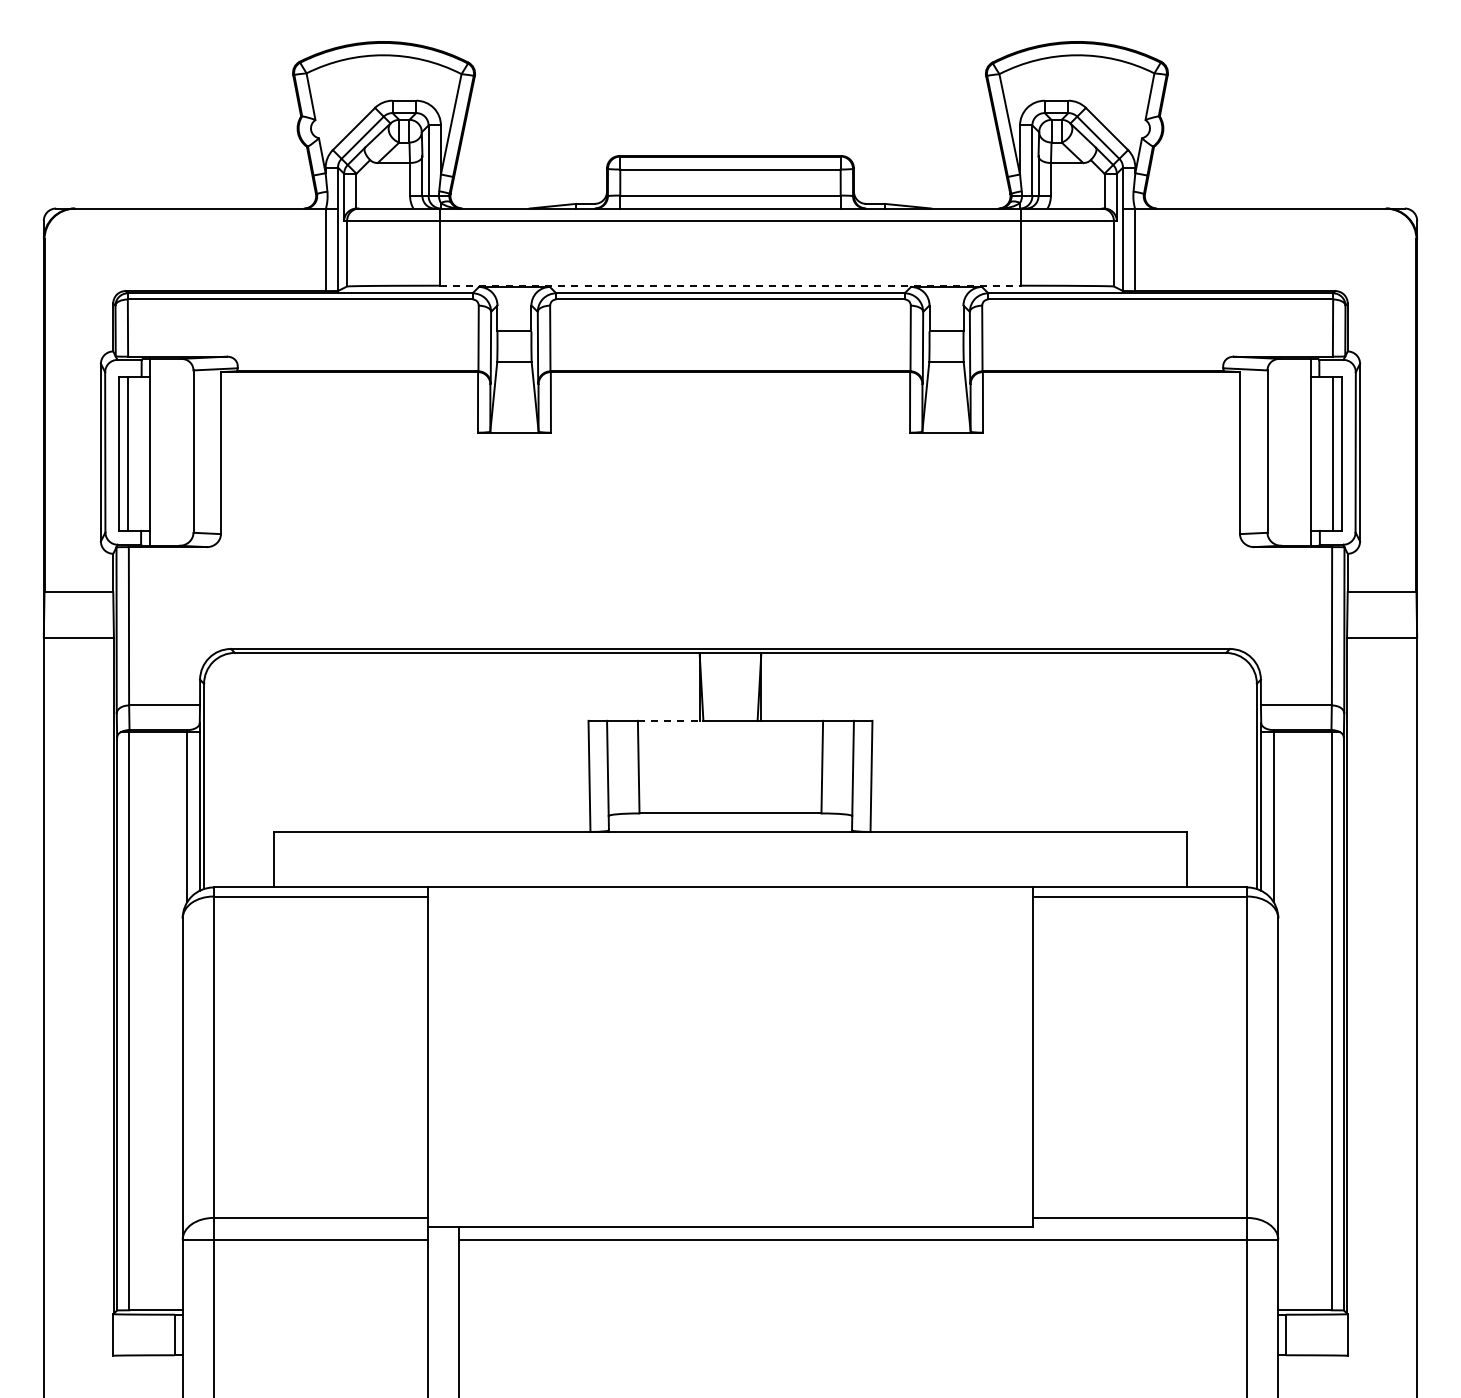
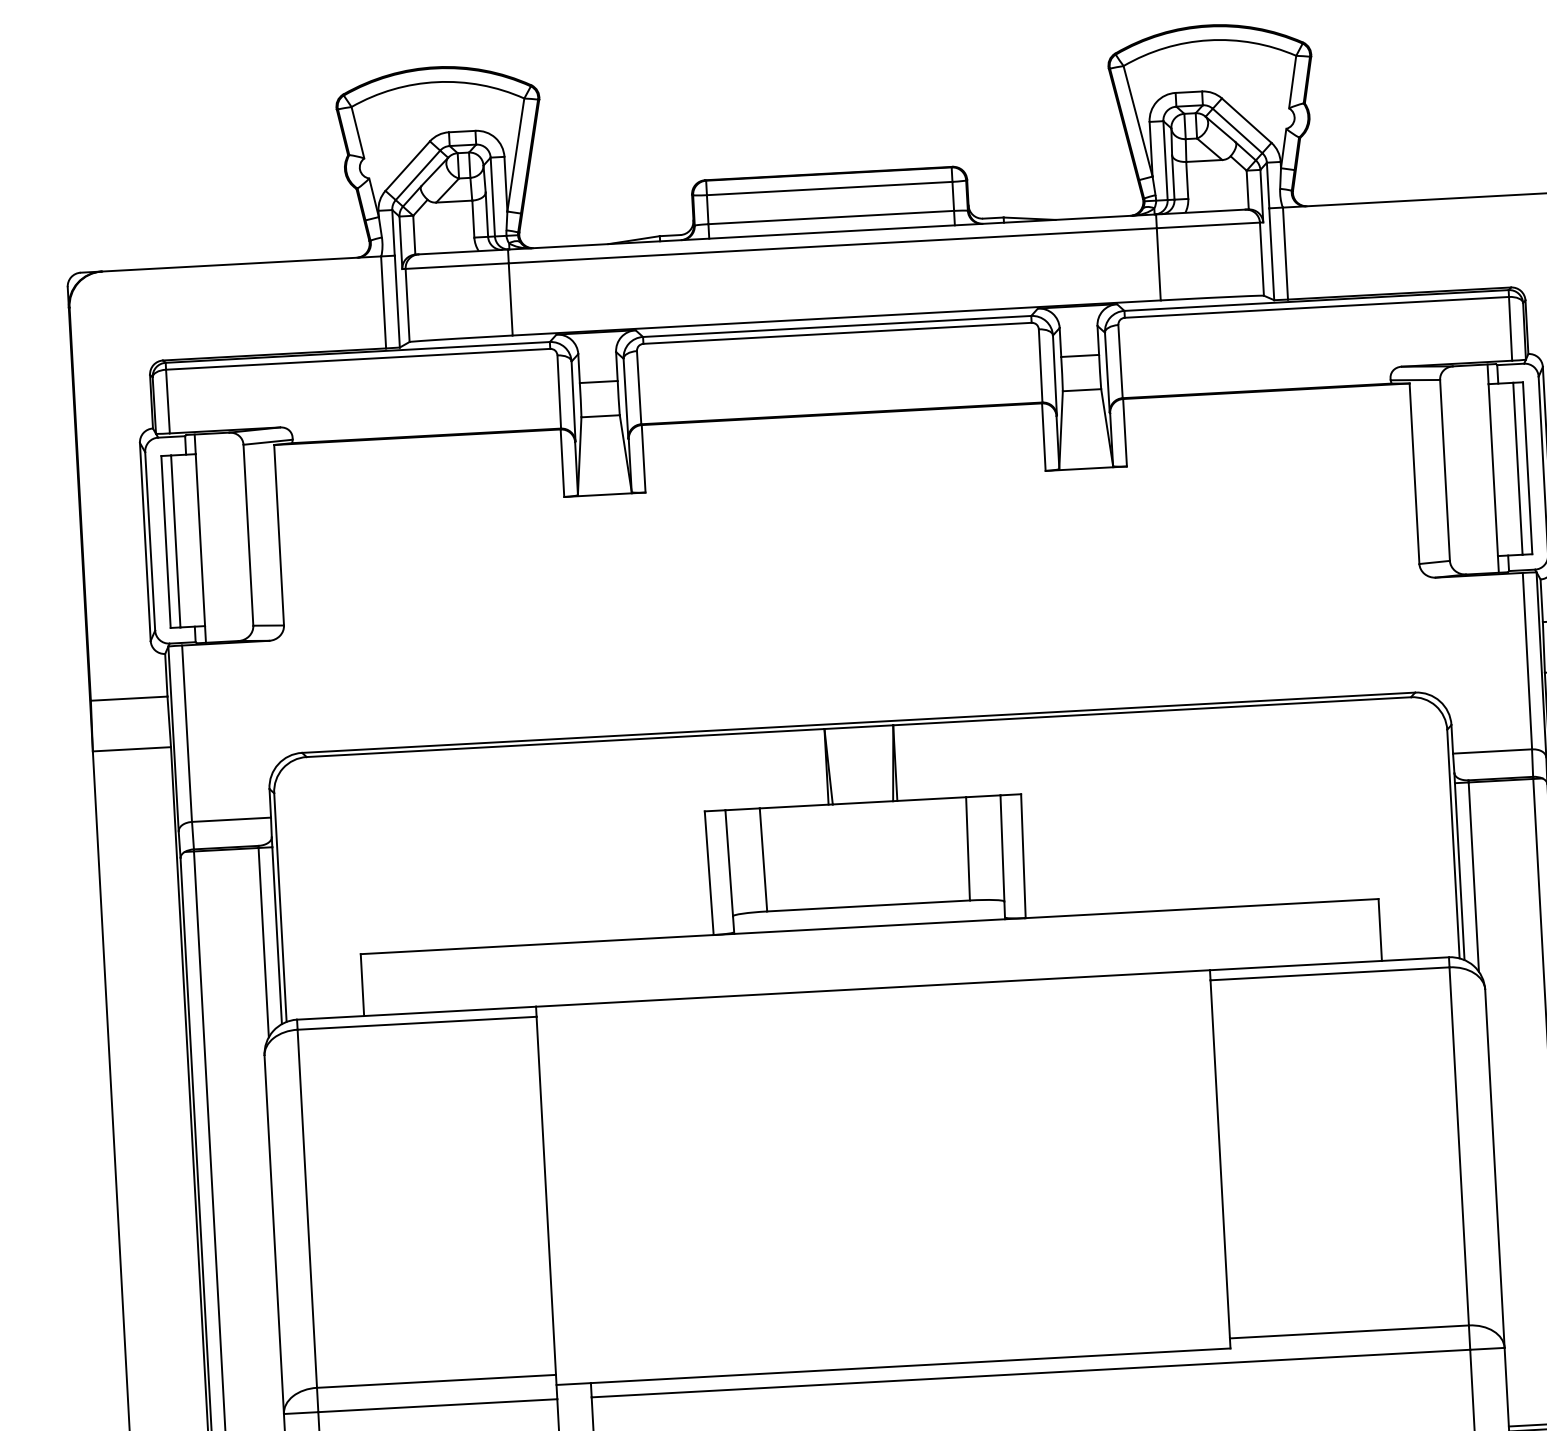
line: (730, 285) -> (836, 317), dashed -> solid
line: (670, 720) -> (796, 806), dashed -> solid

